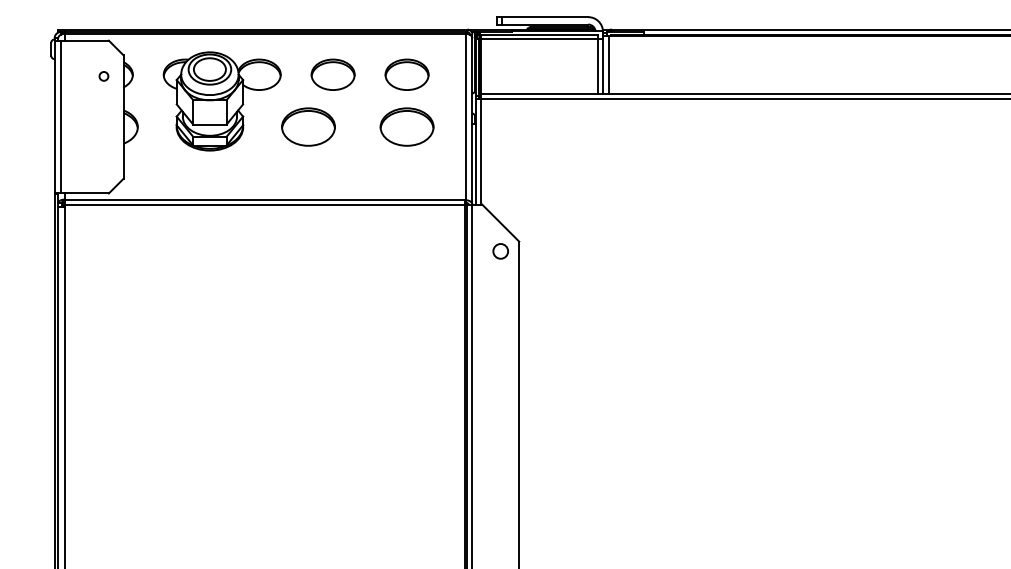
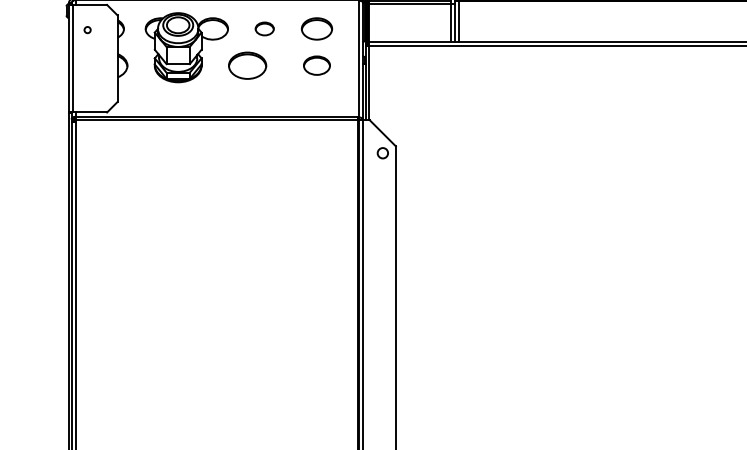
part: (332, 74) -> (264, 28), size x0.6
circle: (103, 76) -> (87, 30), moved
part: (406, 126) -> (316, 65), size x0.7

